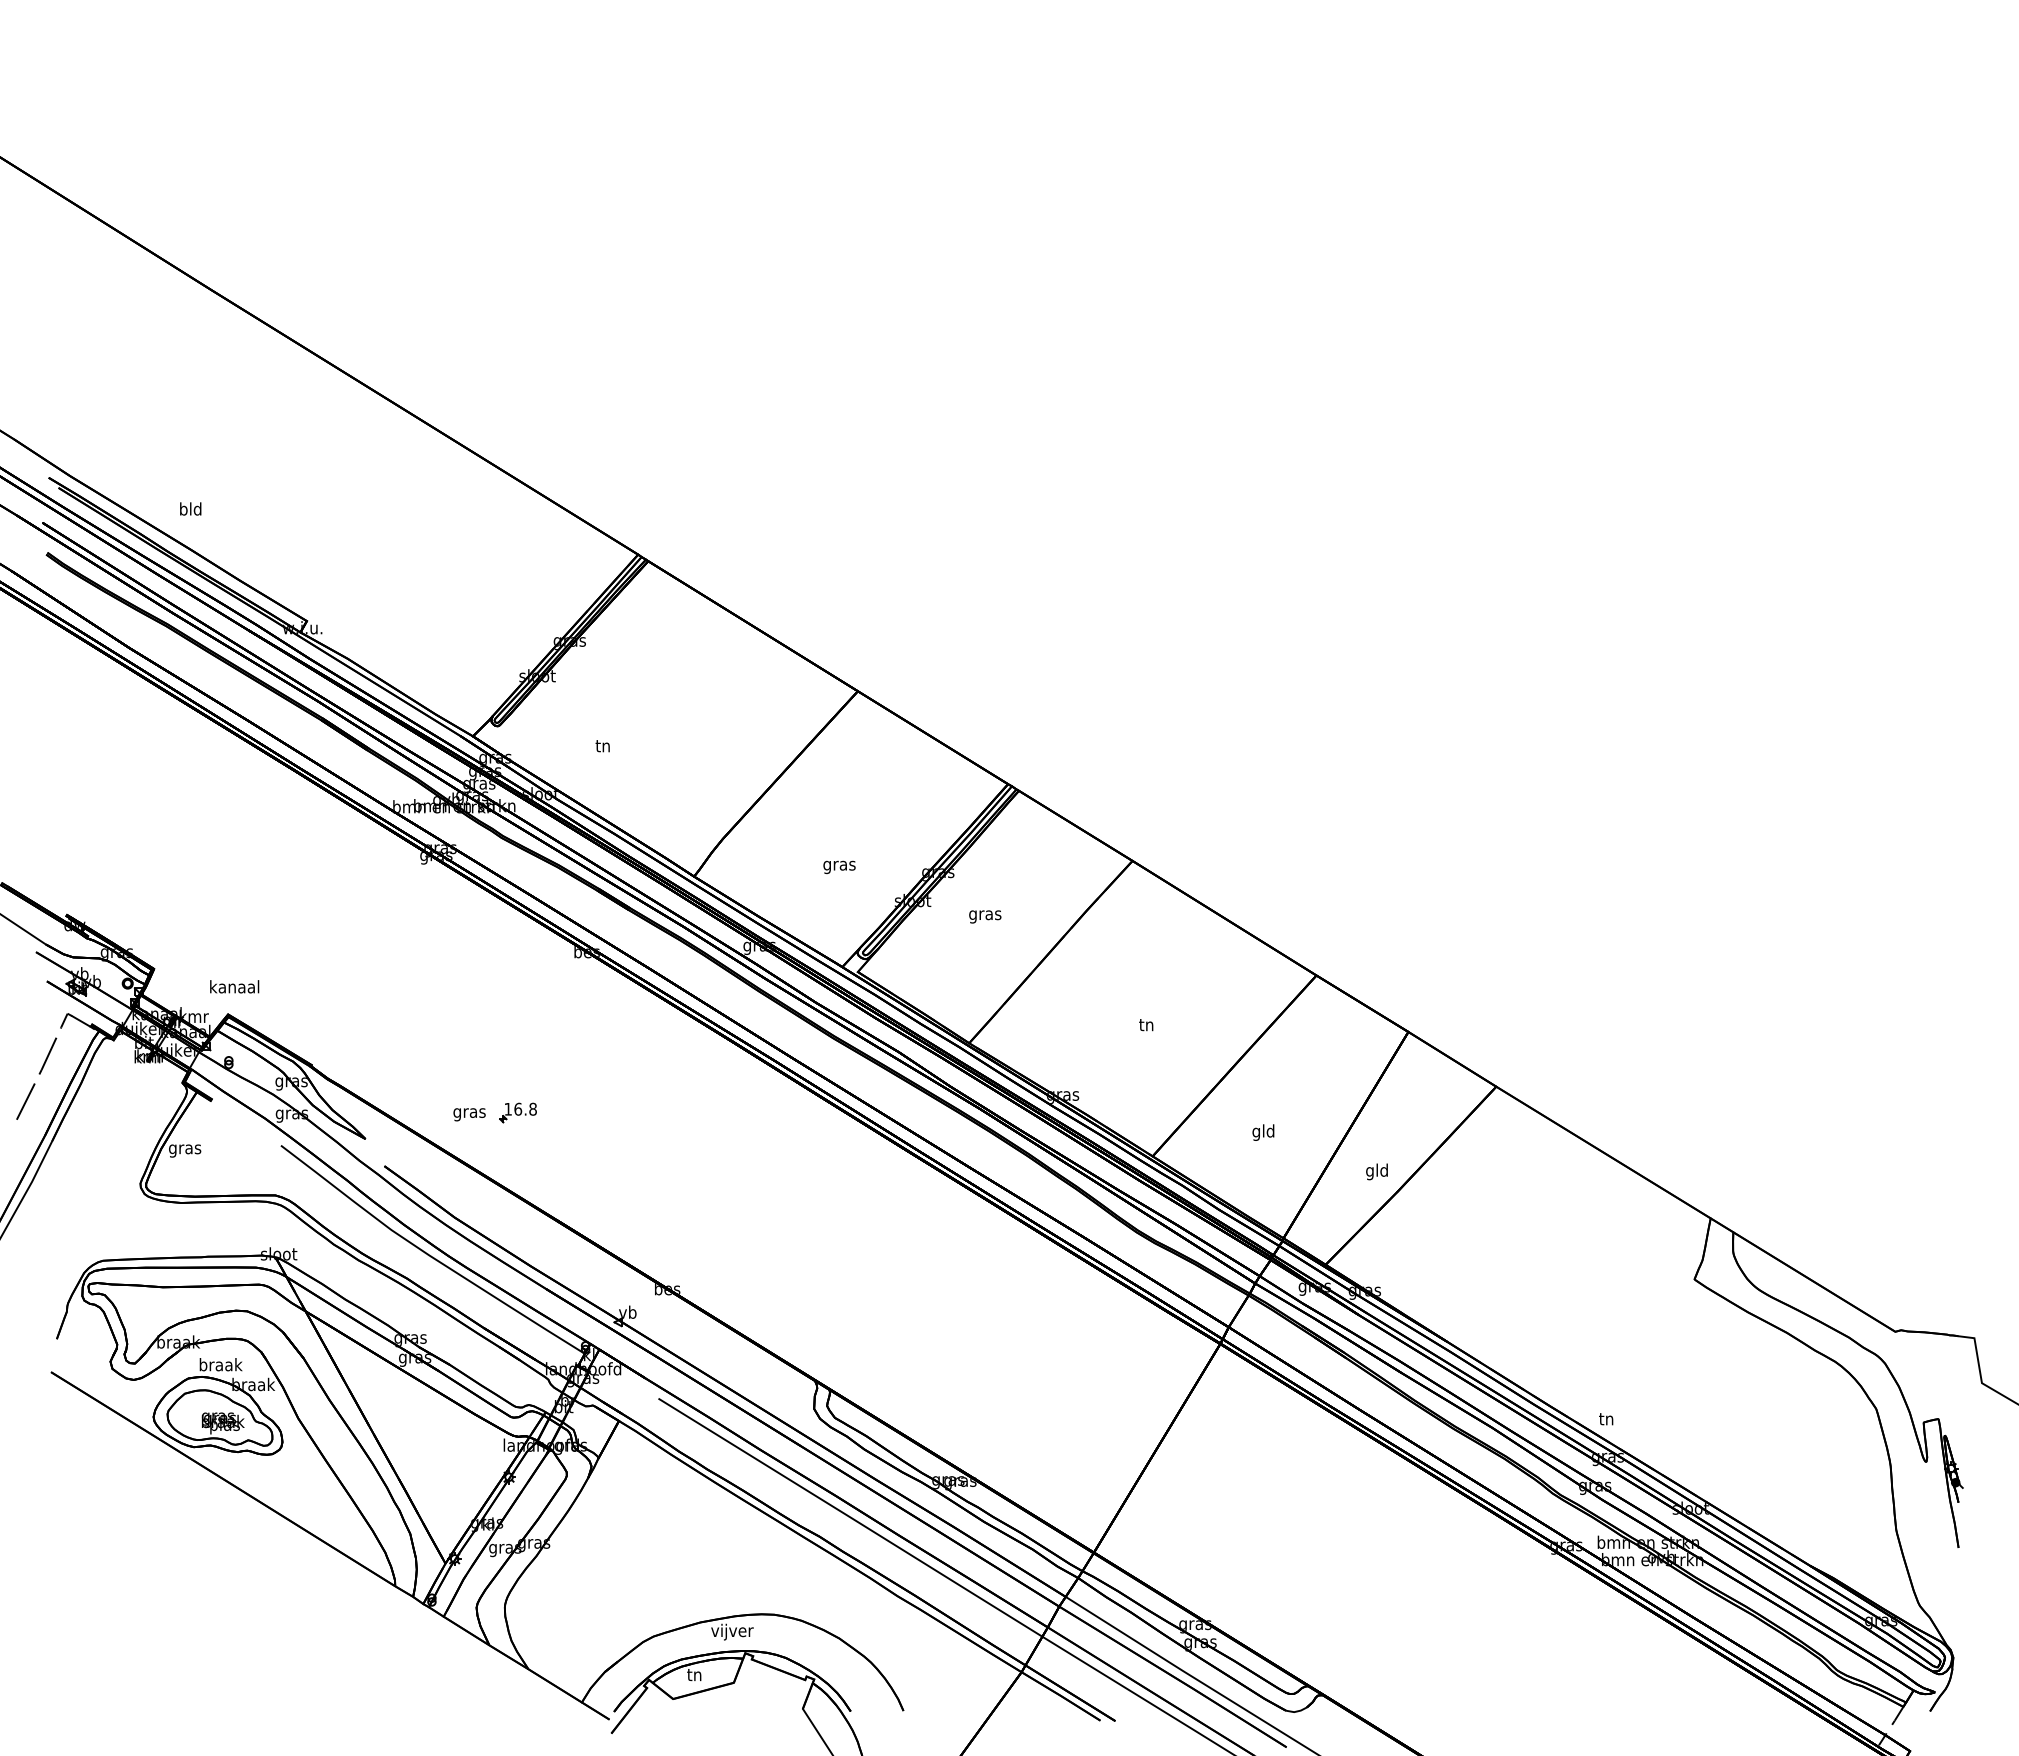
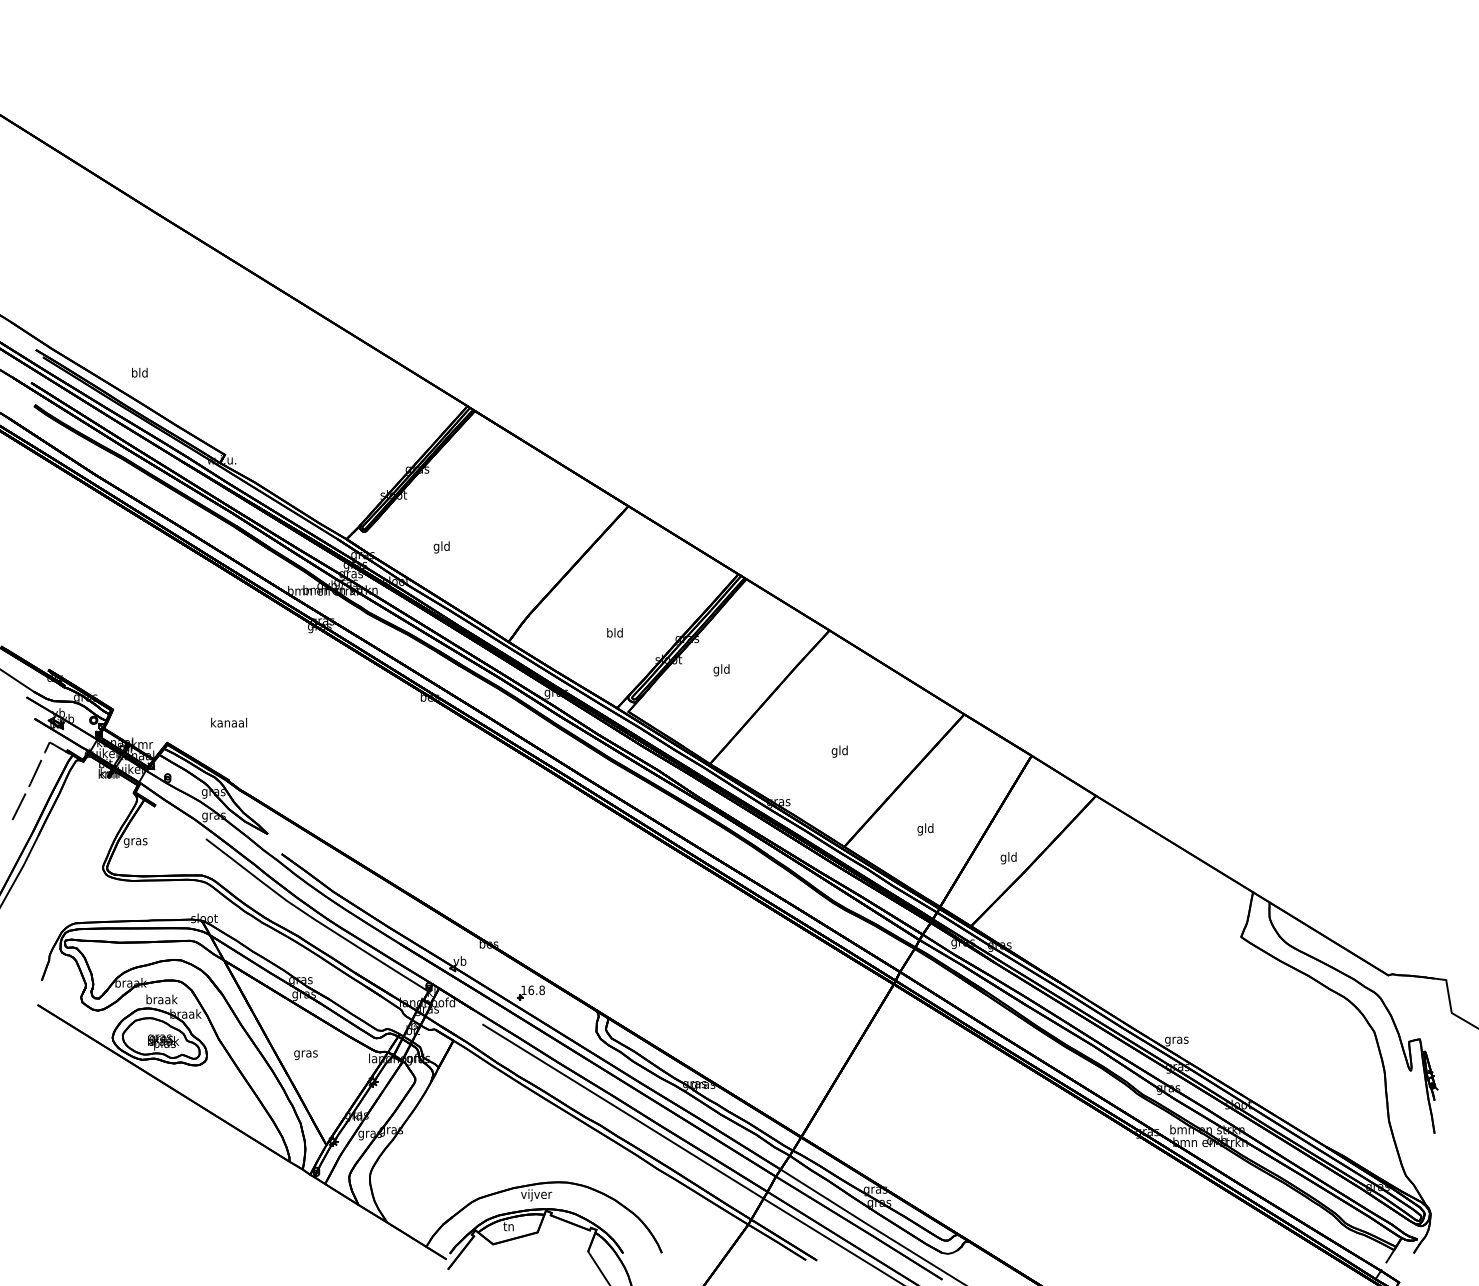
text: (602, 747) -> (441, 547), tn -> gld
text: (839, 865) -> (614, 633), gras -> bld
text: (985, 914) -> (721, 669), gras -> gld
text: (234, 986) -> (229, 722), moved
text: (1146, 1026) -> (839, 751), tn -> gld
part: (517, 1112) -> (530, 992), moved
text: (469, 1114) -> (305, 1054), moved
text: (1606, 1420) -> (1176, 1040), tn -> gras

